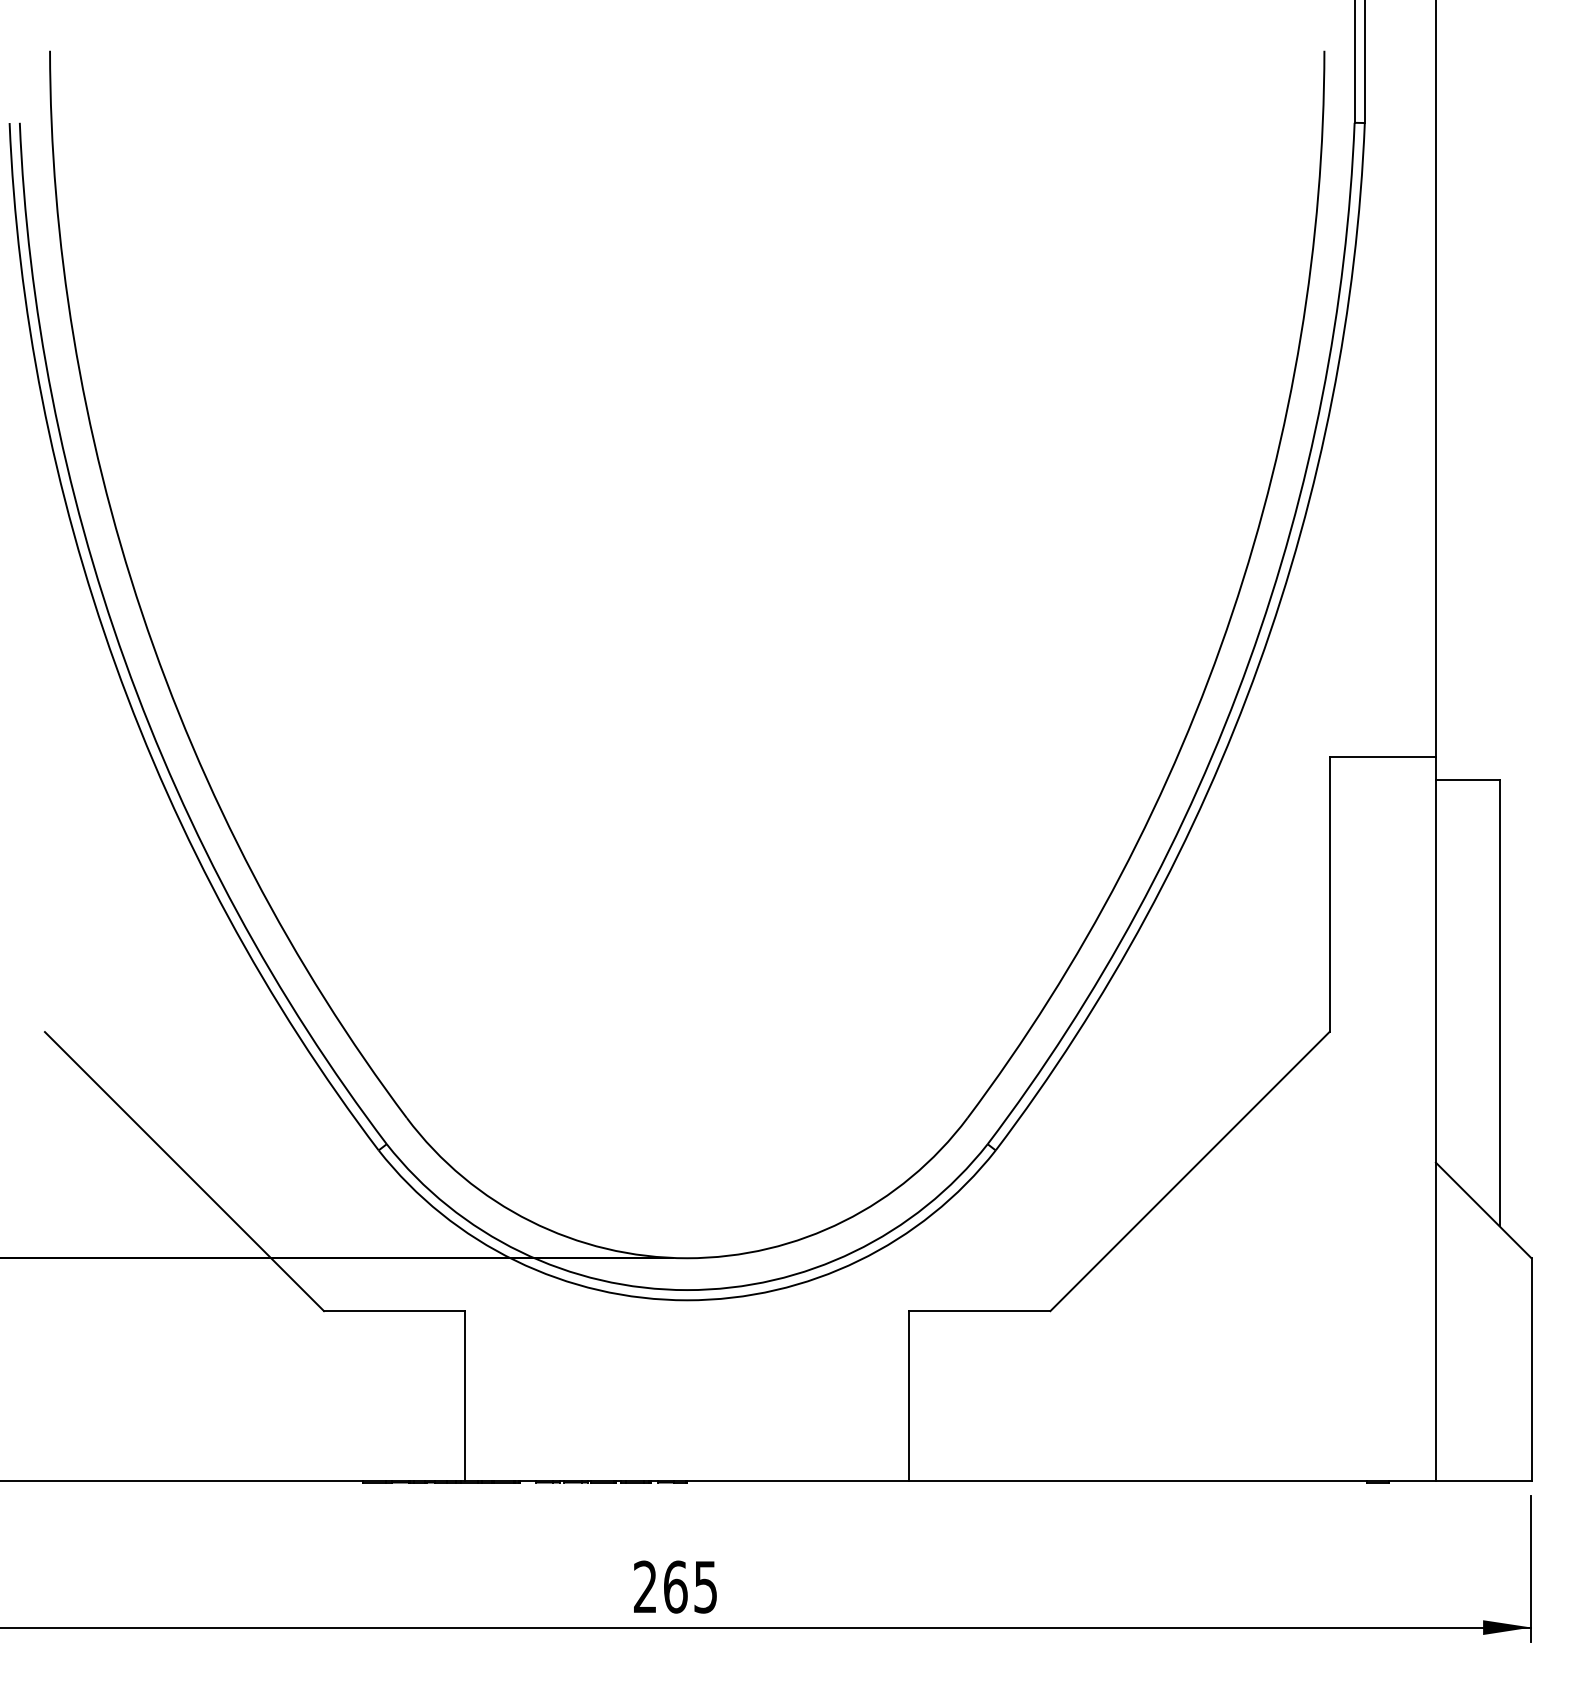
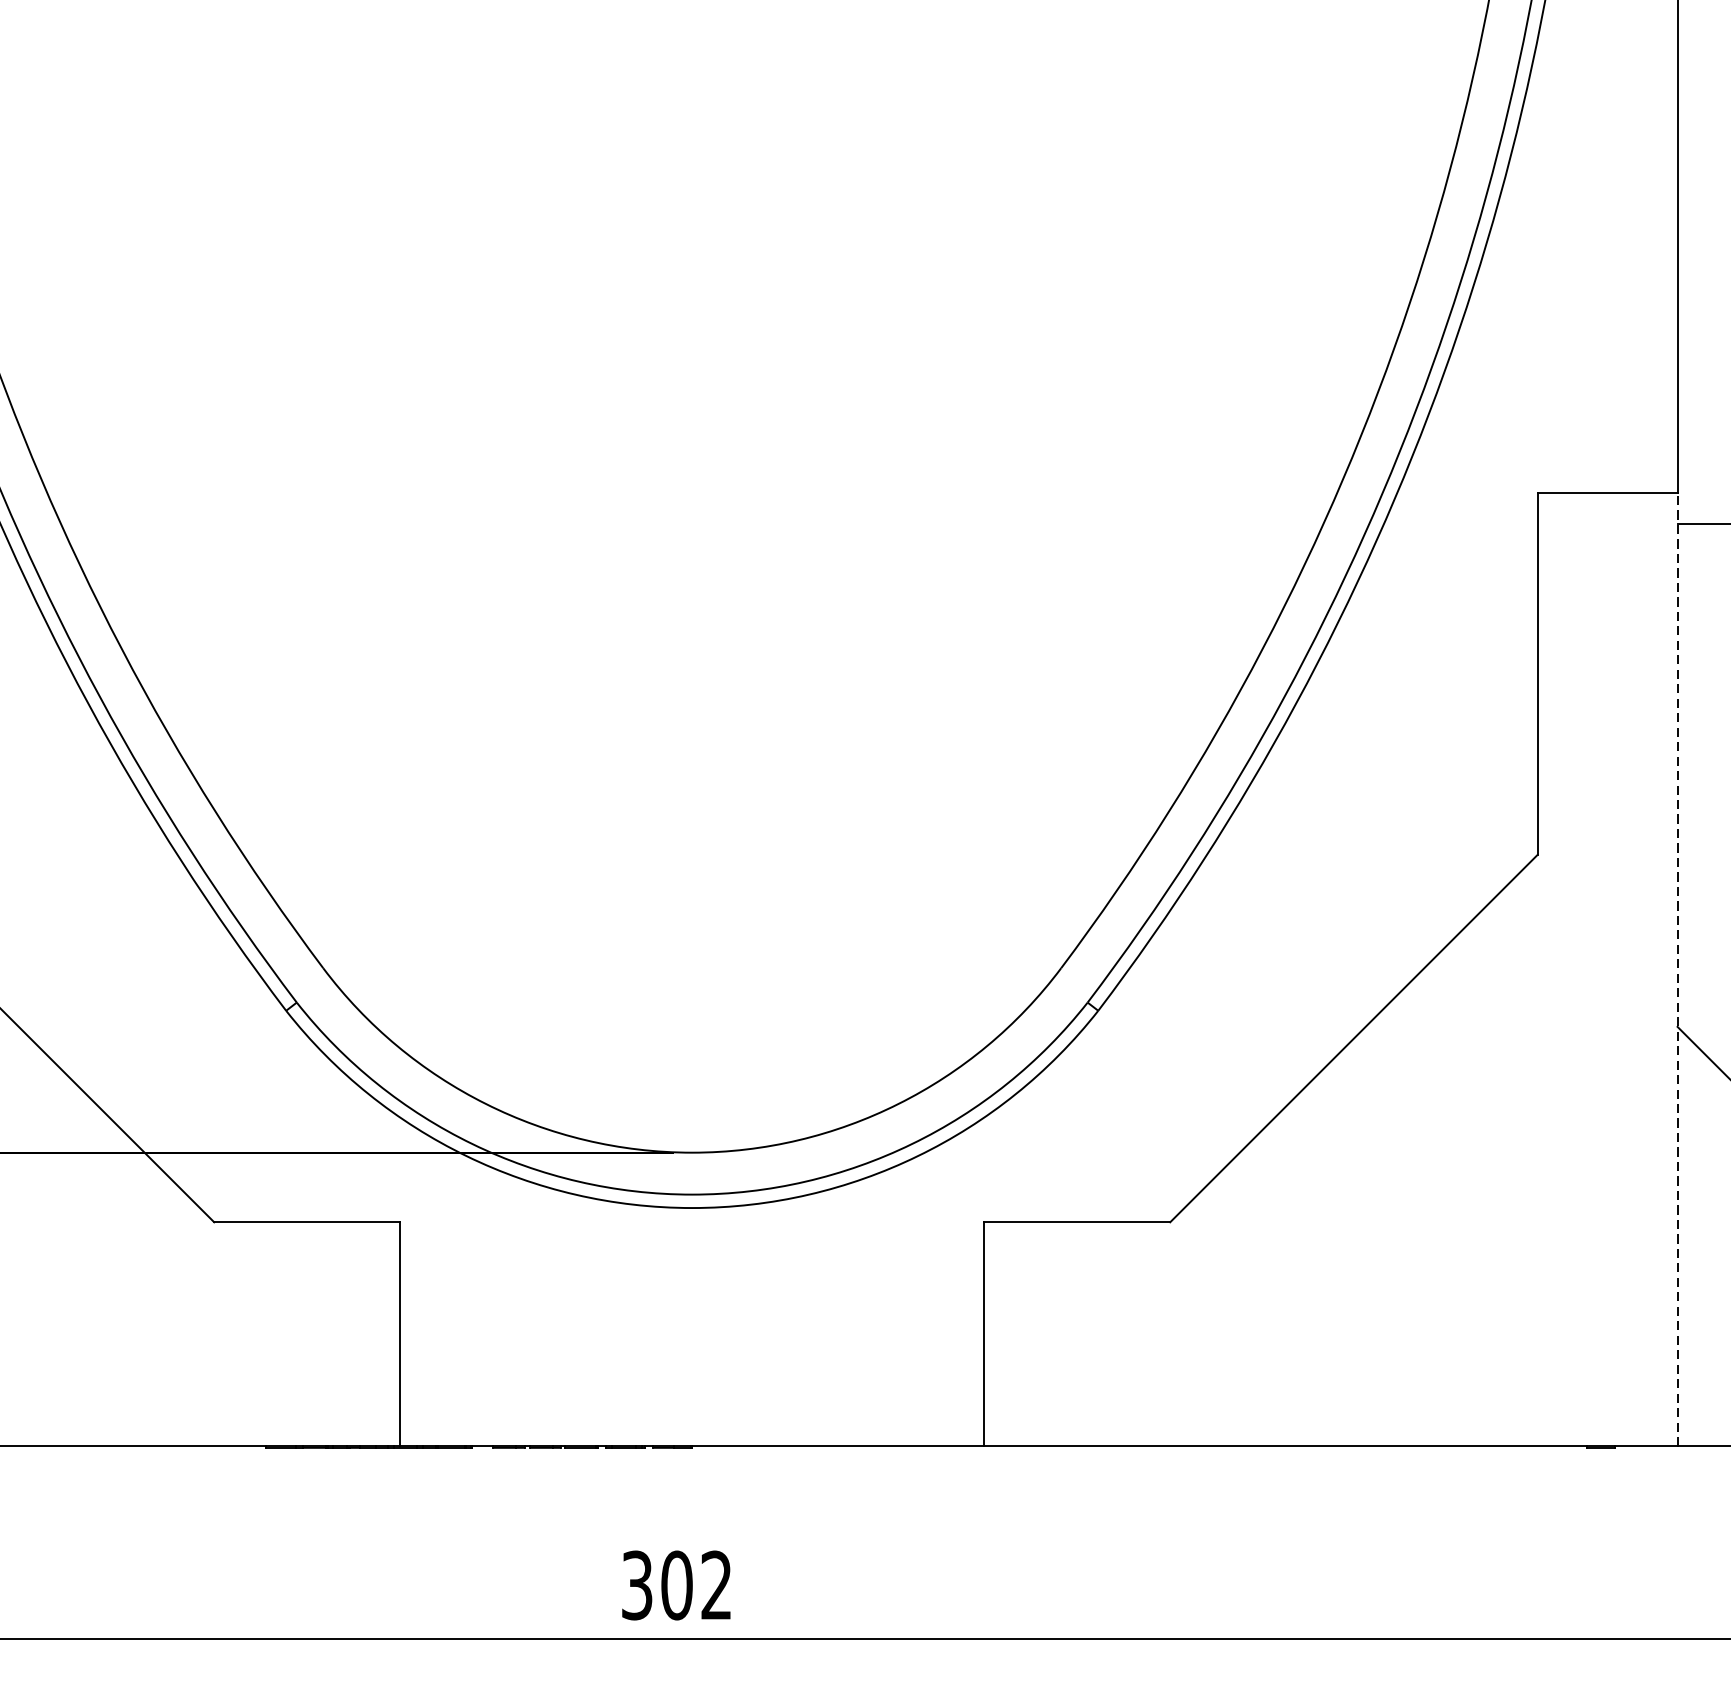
line: (1435, 1118) -> (1677, 968), solid -> dashed
text: (675, 1586) -> (676, 1584), 265 -> 302

